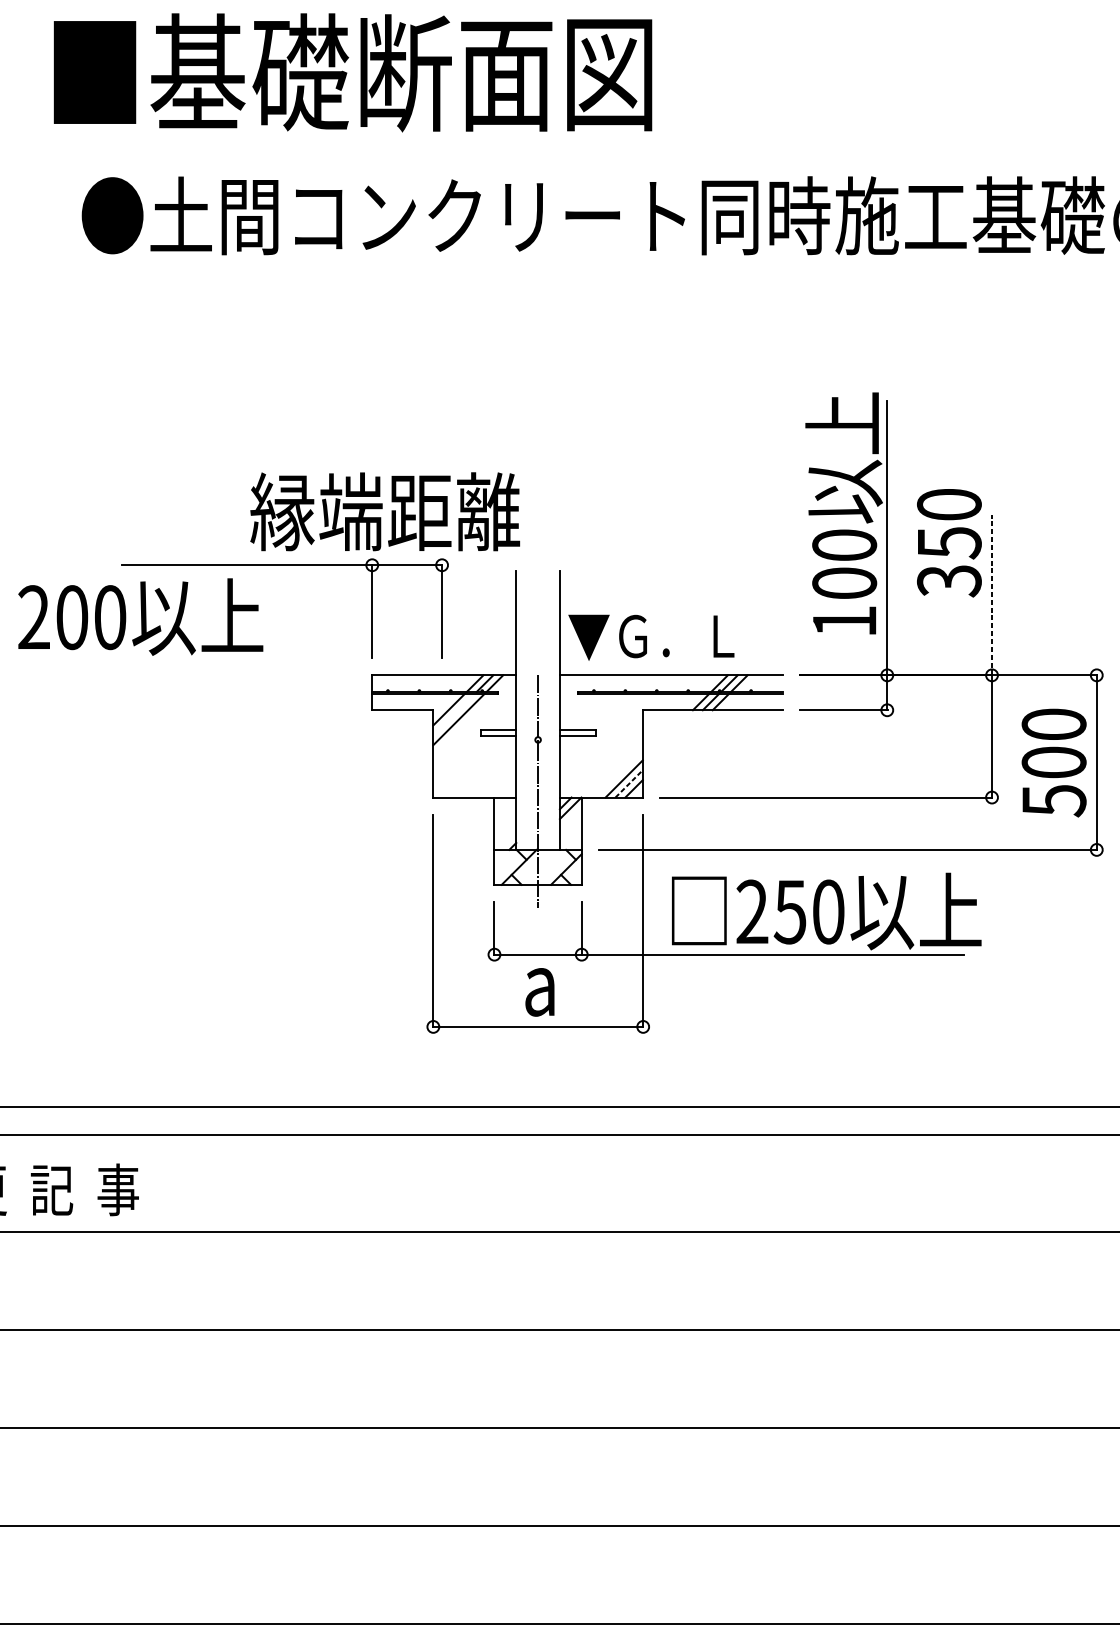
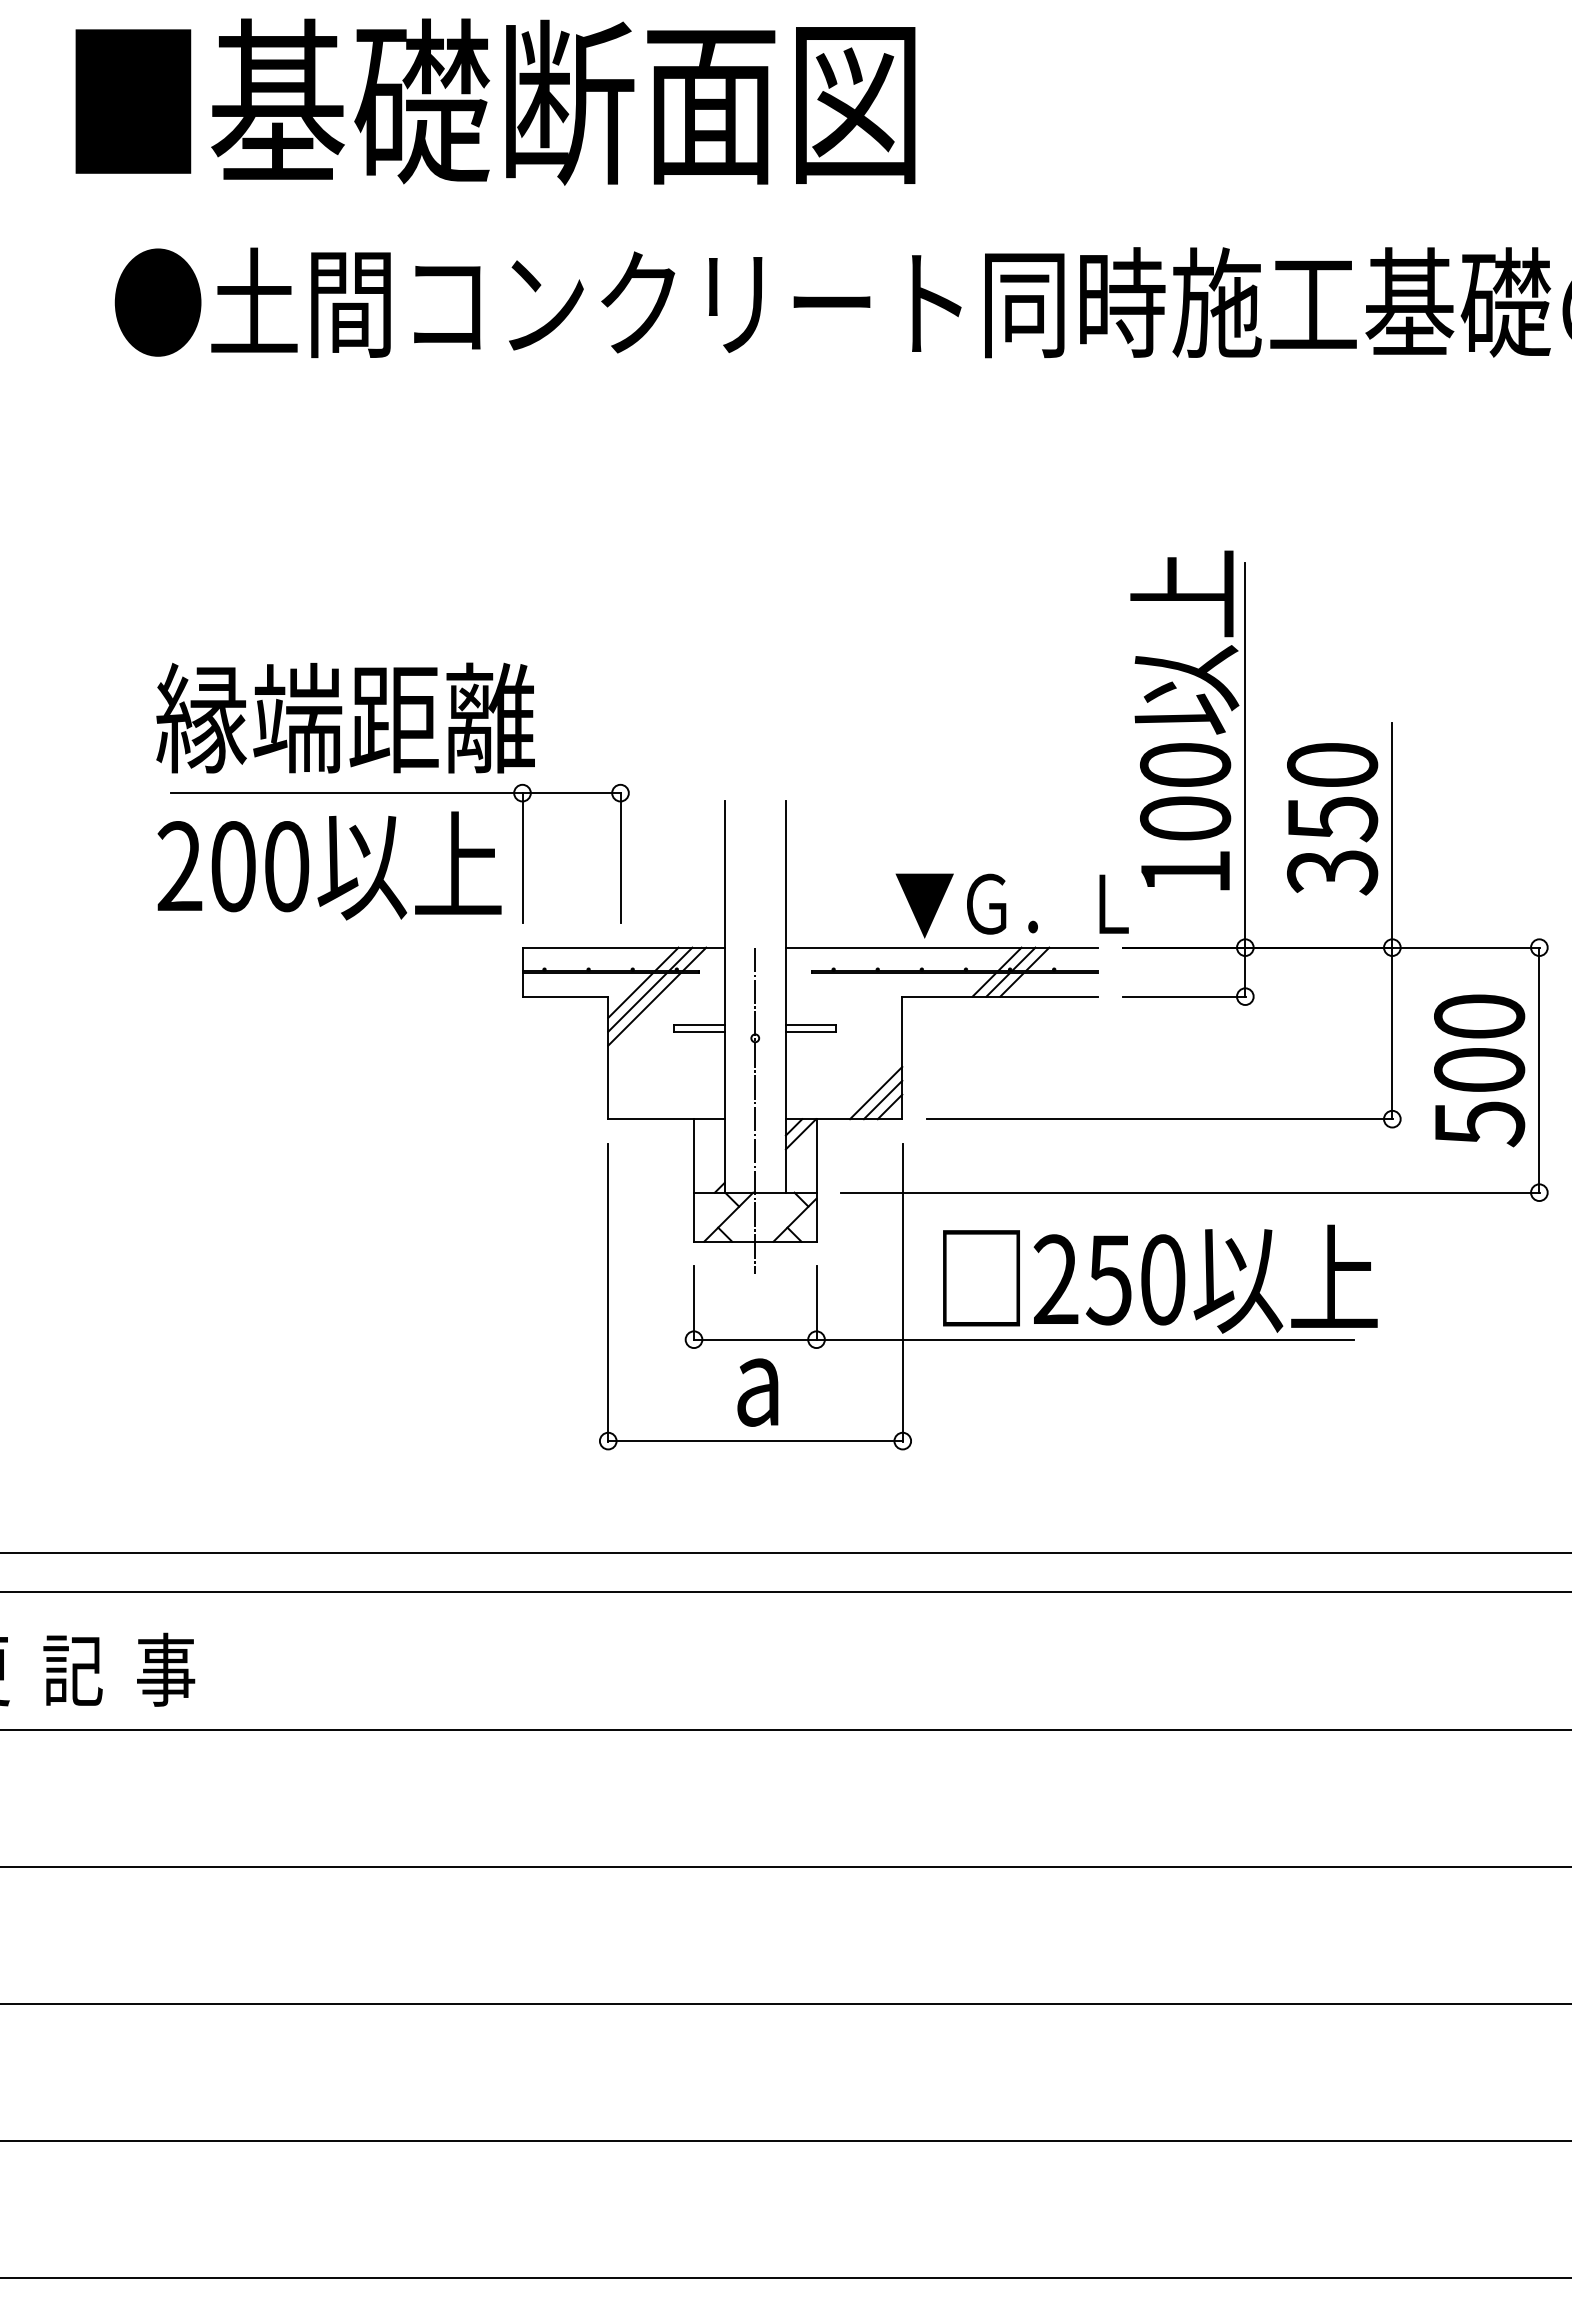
text: (385, 511) -> (345, 717), moved
text: (949, 543) -> (1332, 819), moved
line: (992, 594) -> (1392, 834), dashed -> solid
text: (140, 616) -> (329, 865), moved
text: (650, 637) -> (1011, 905), moved
line: (454, 714) -> (637, 1002), added
line: (629, 783) -> (883, 1099), dashed -> solid

